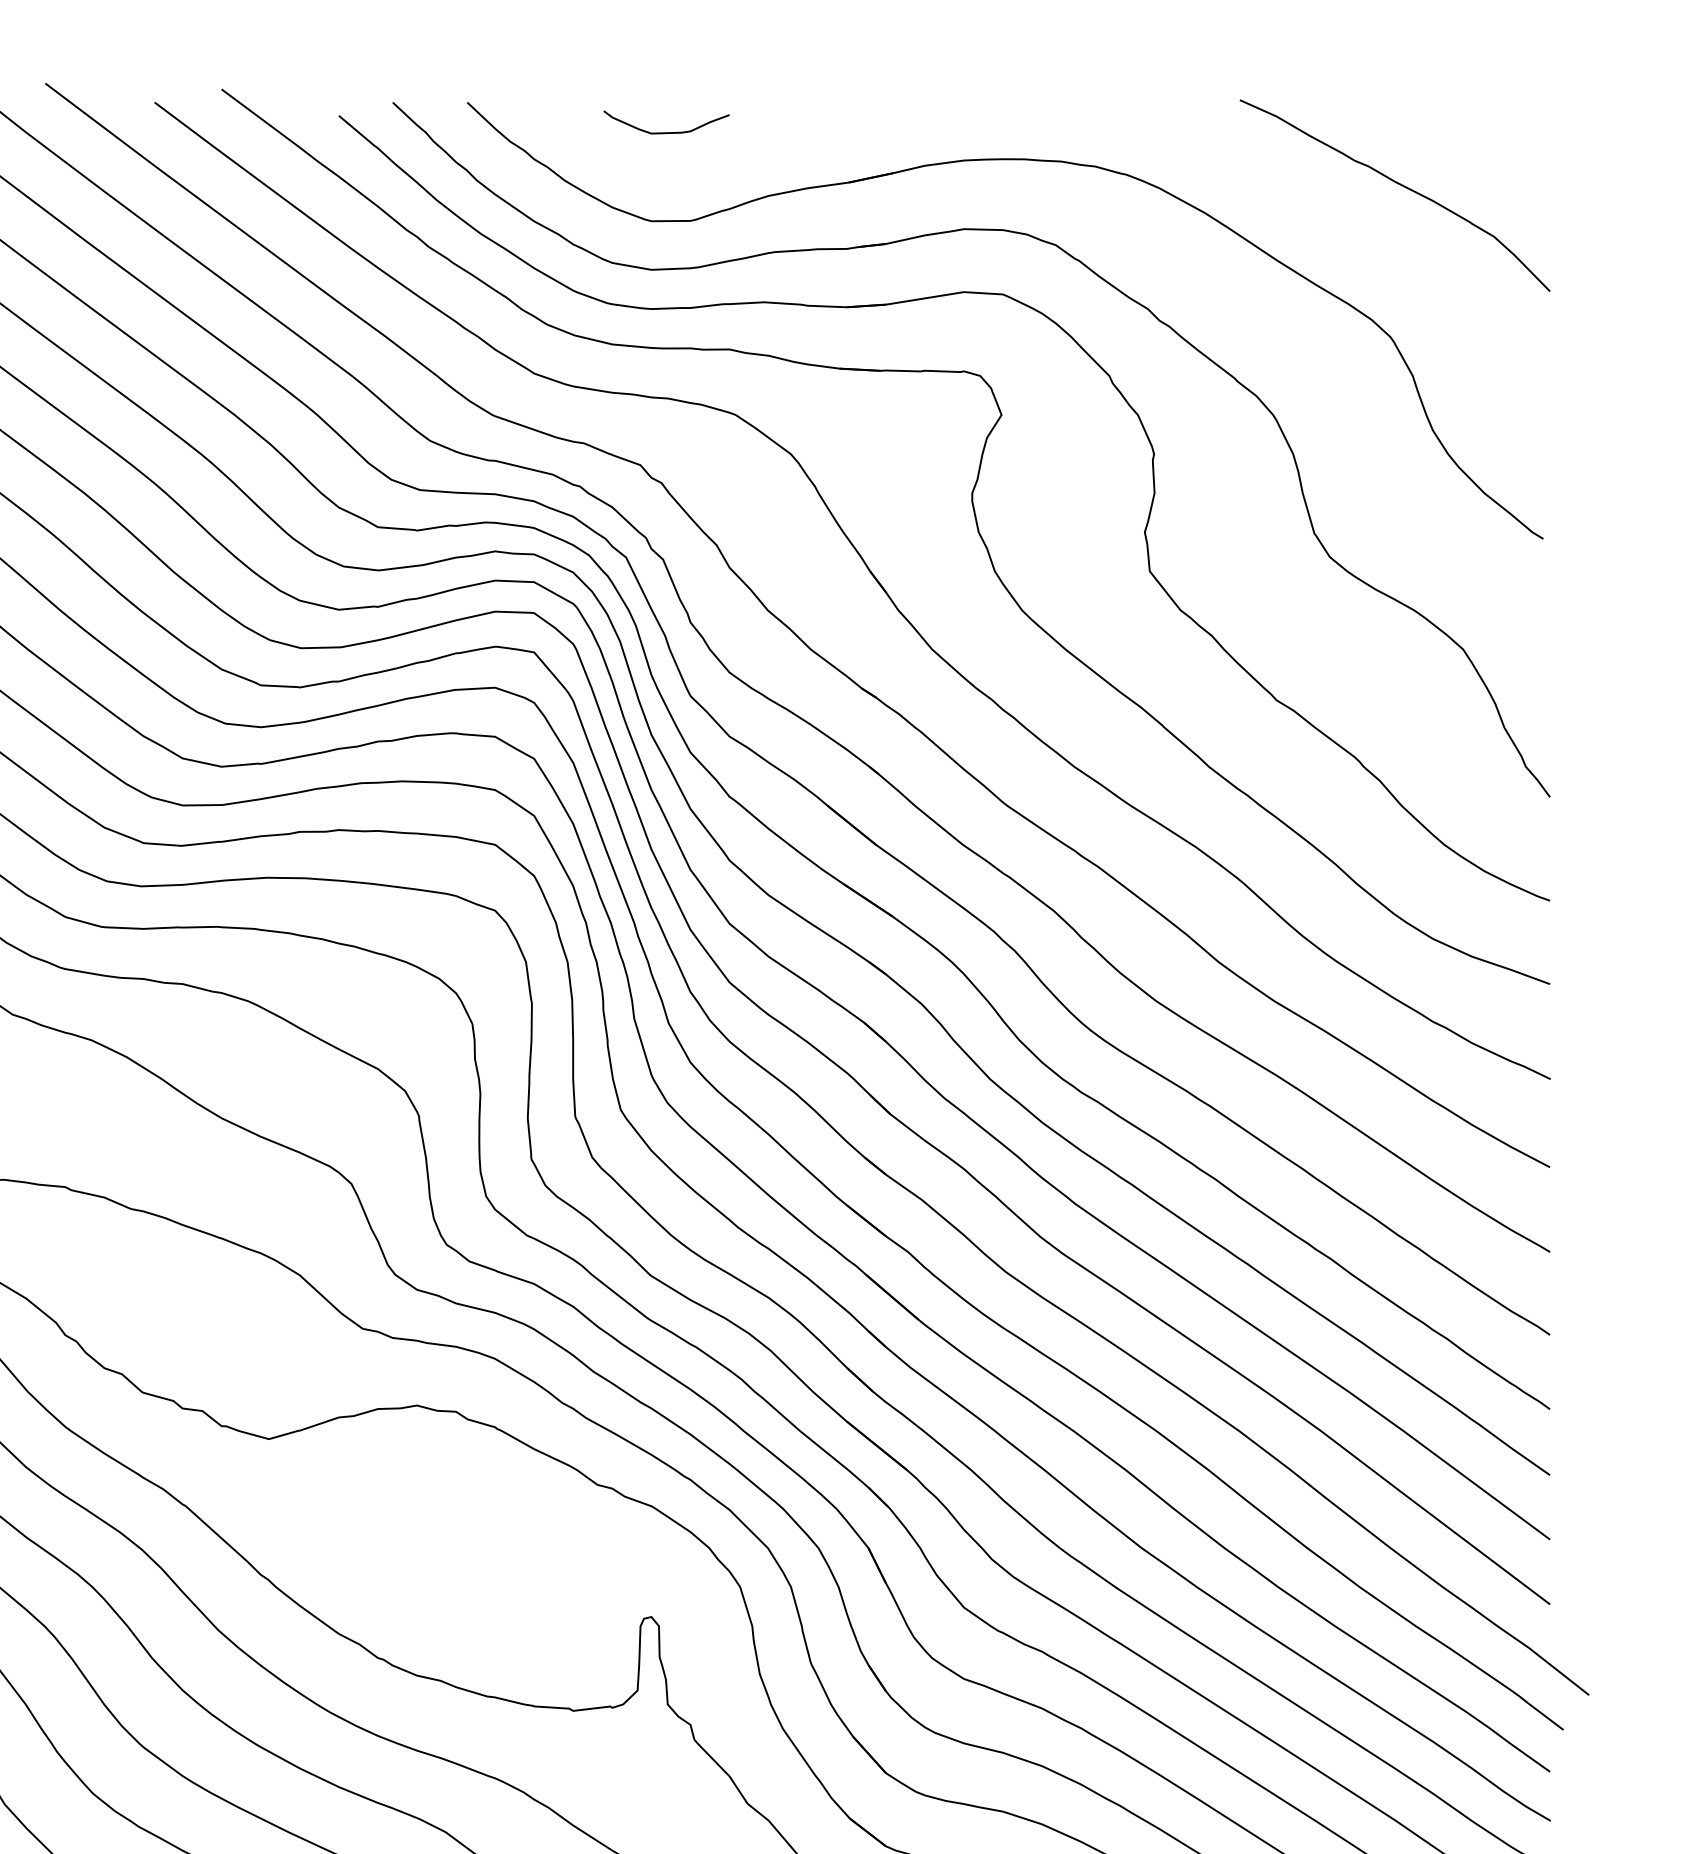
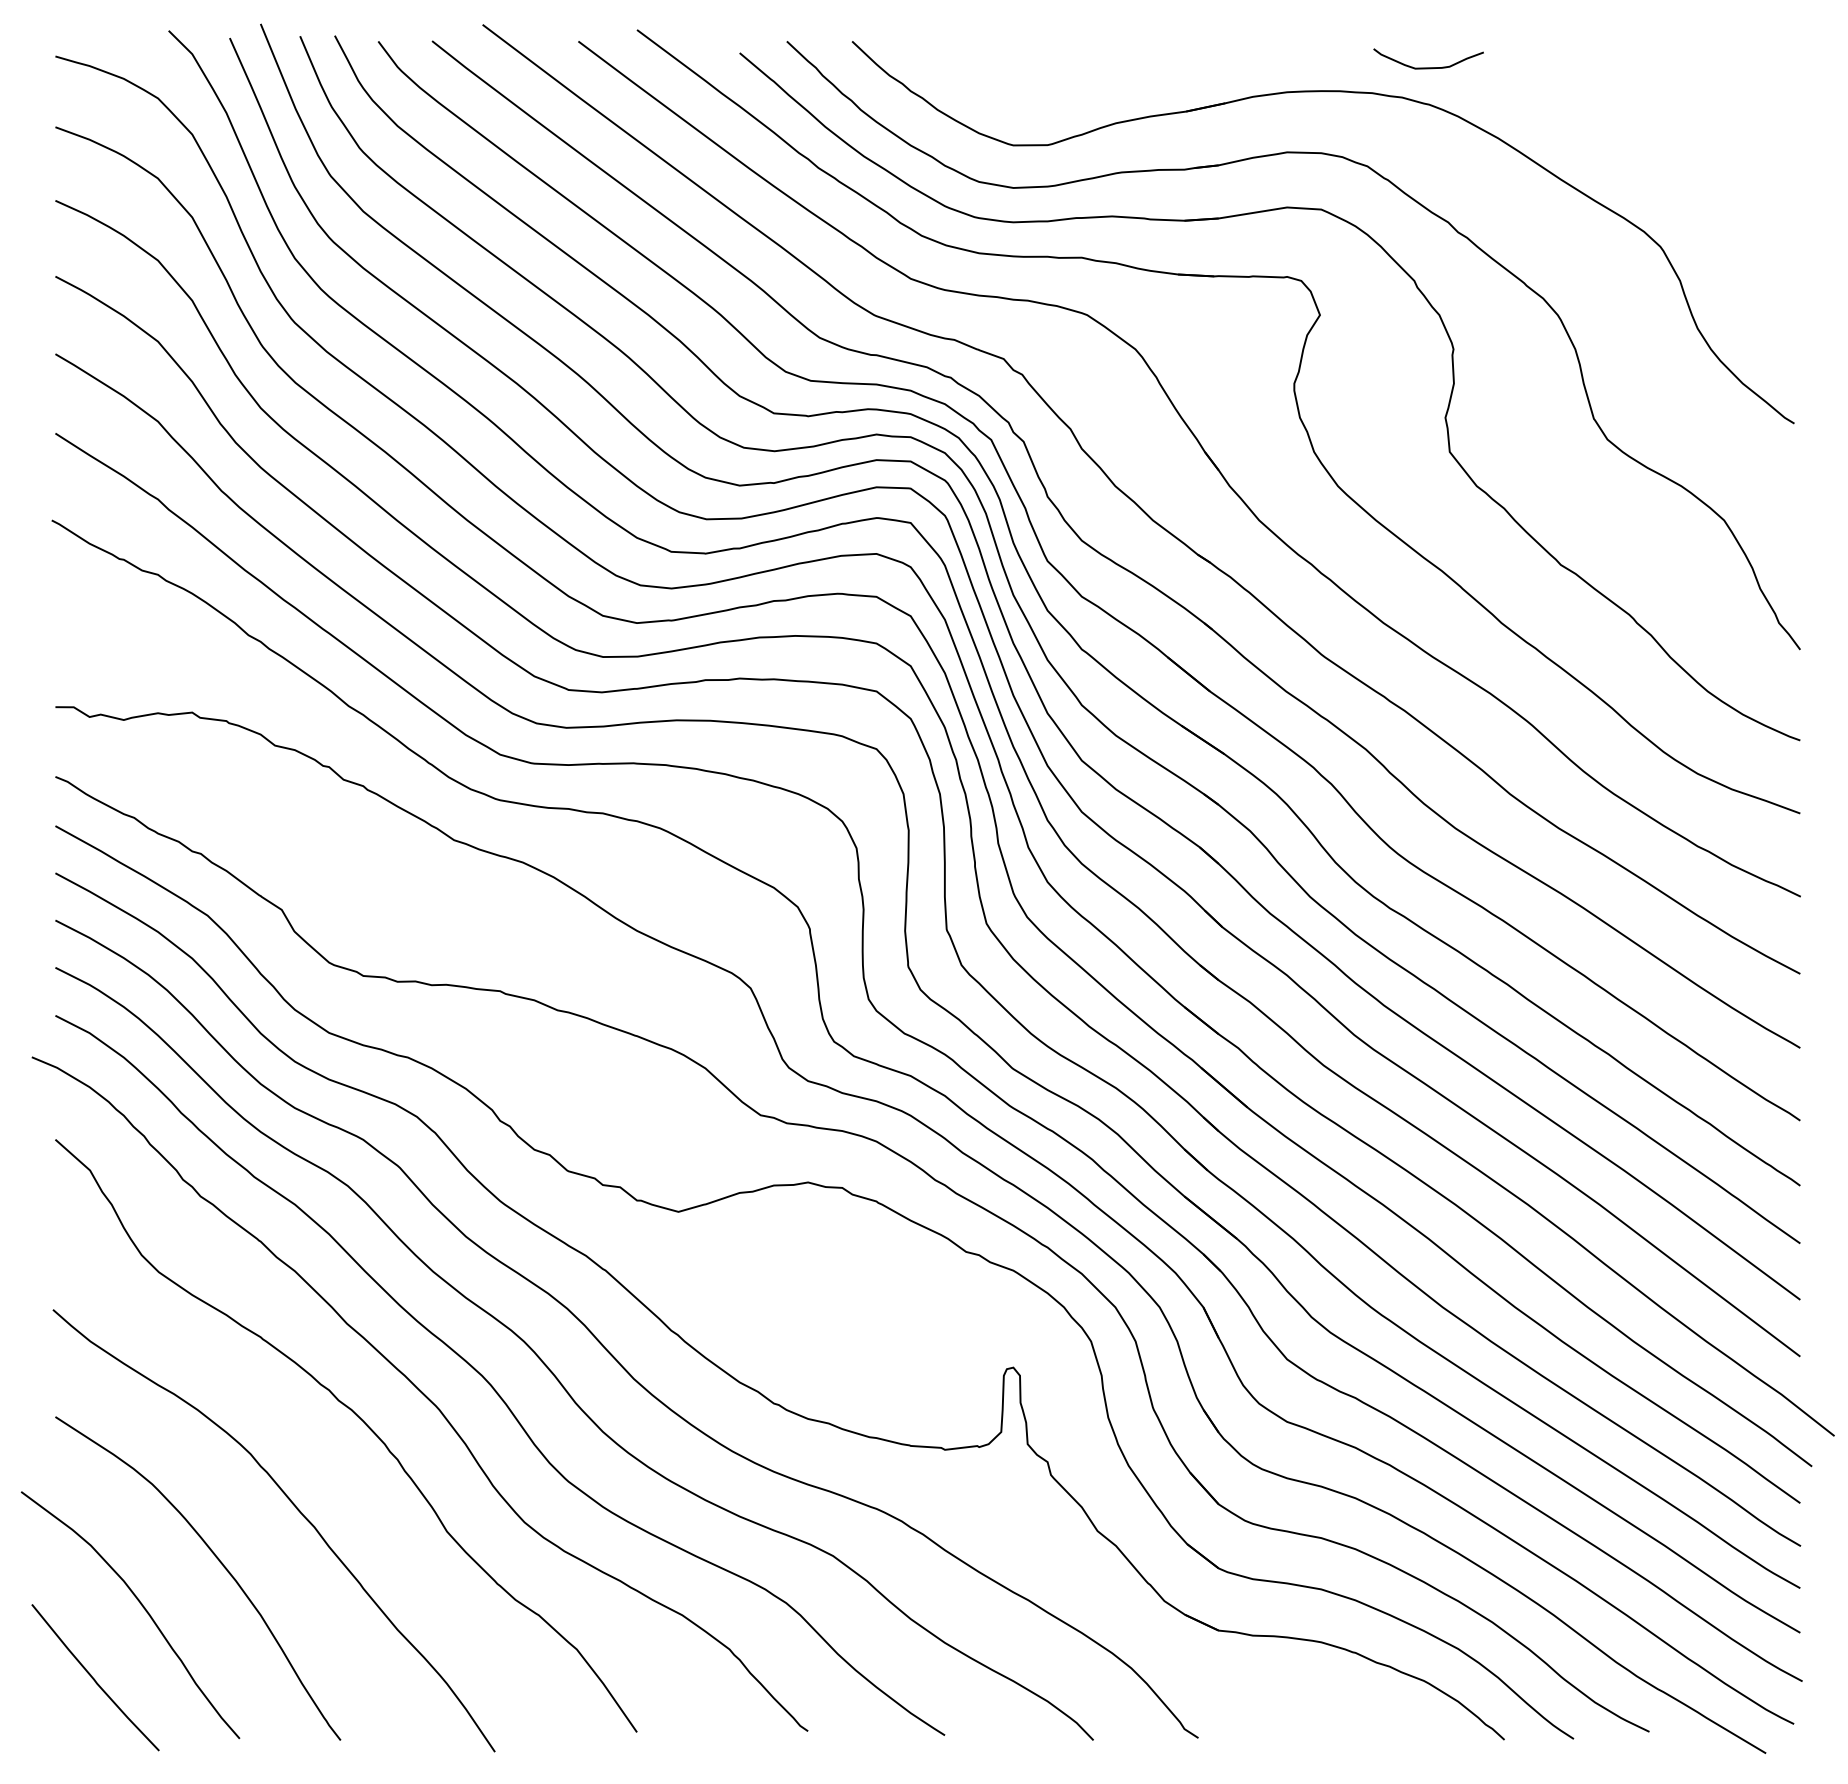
curve: (666, 132) -> (1428, 67), moved
curve: (1400, 185) -> (1669, 114), removed

